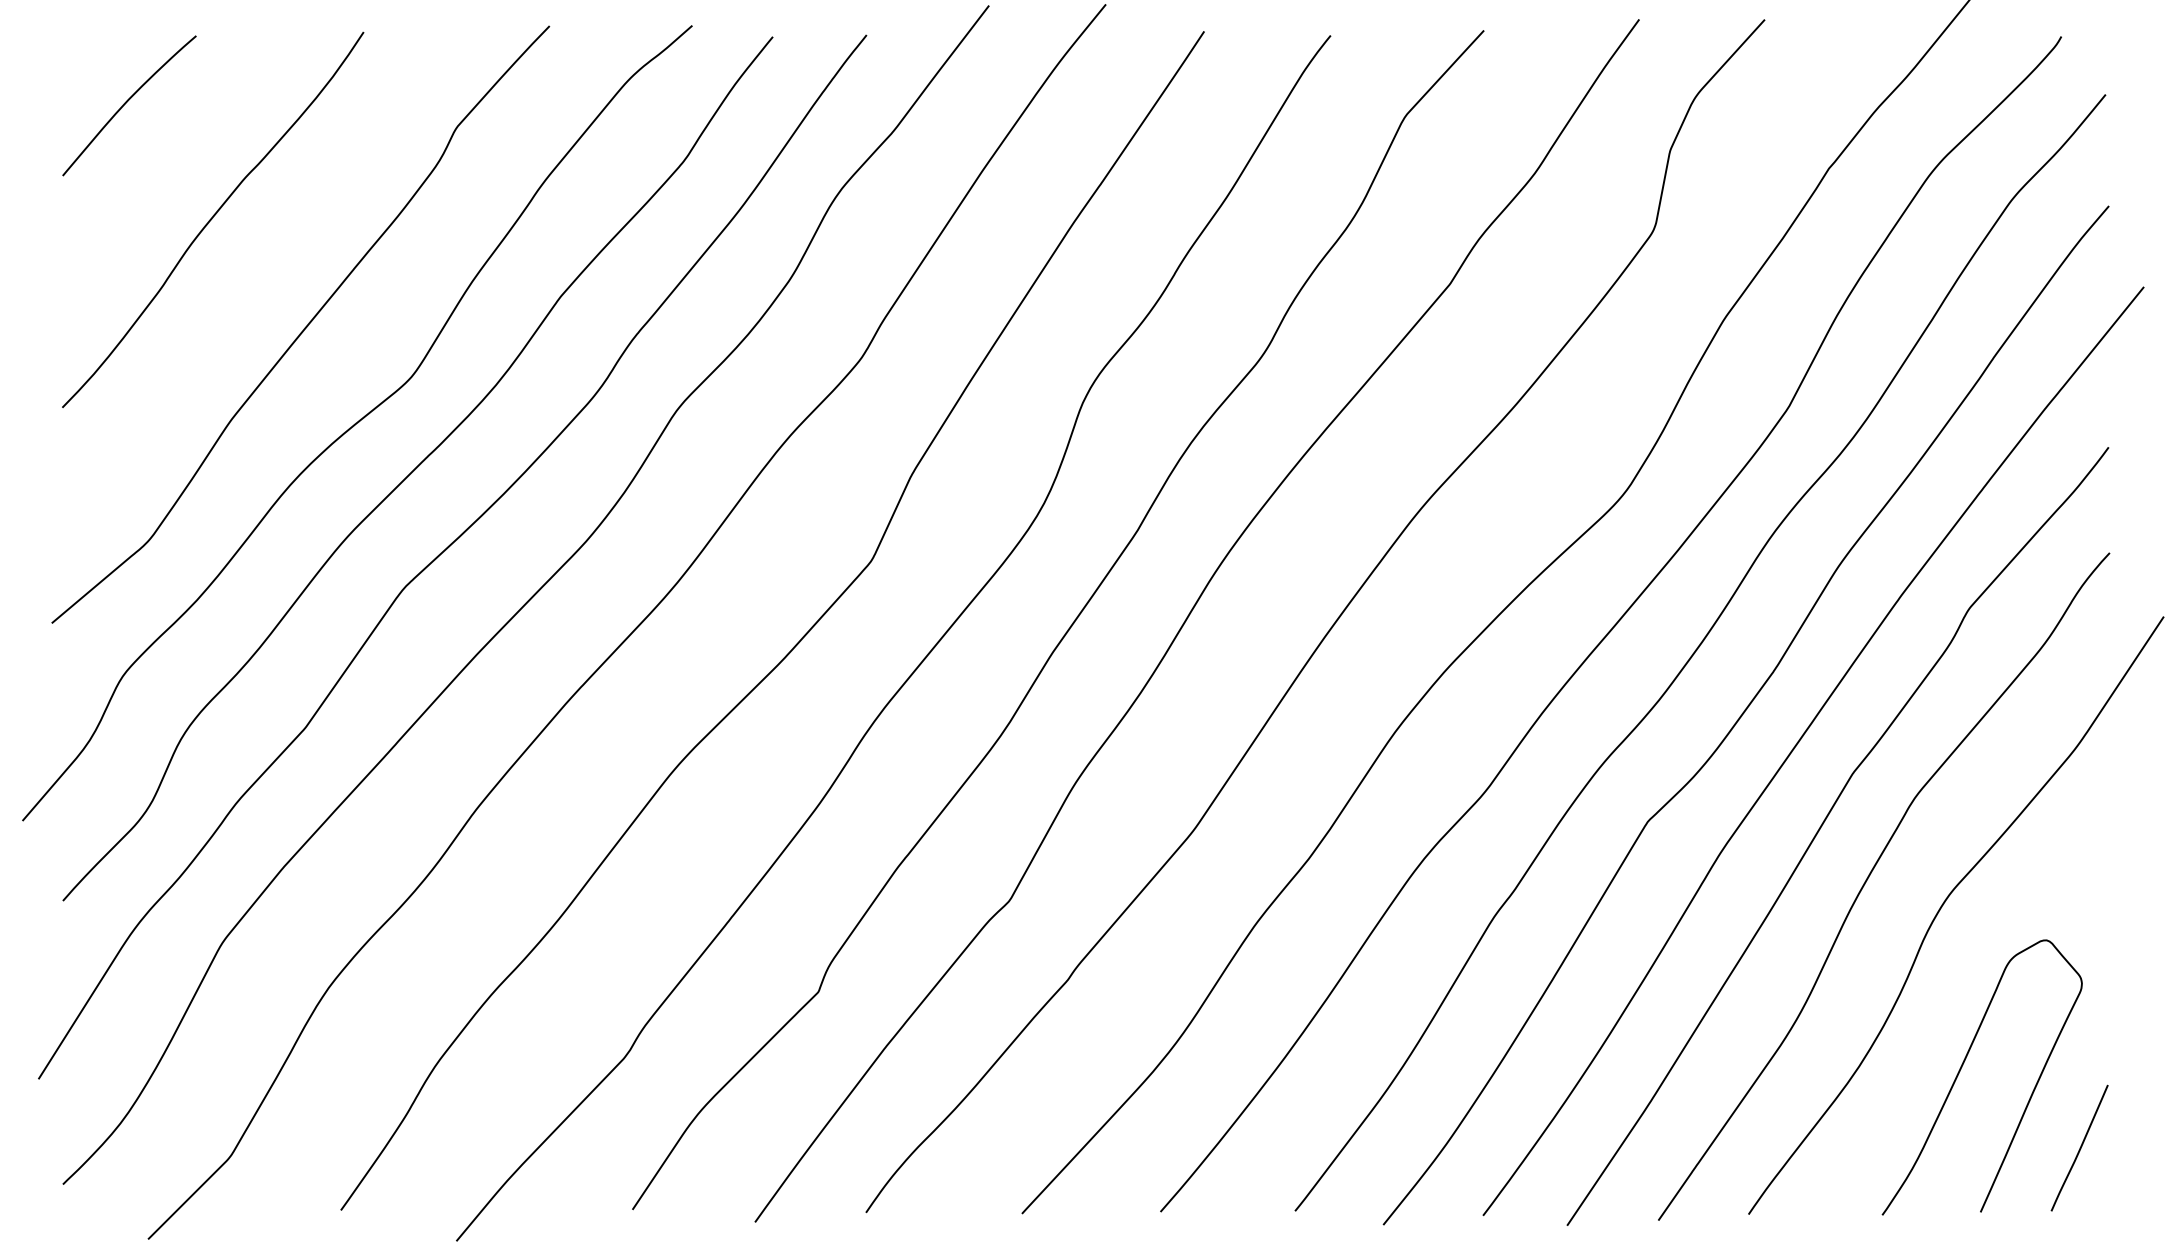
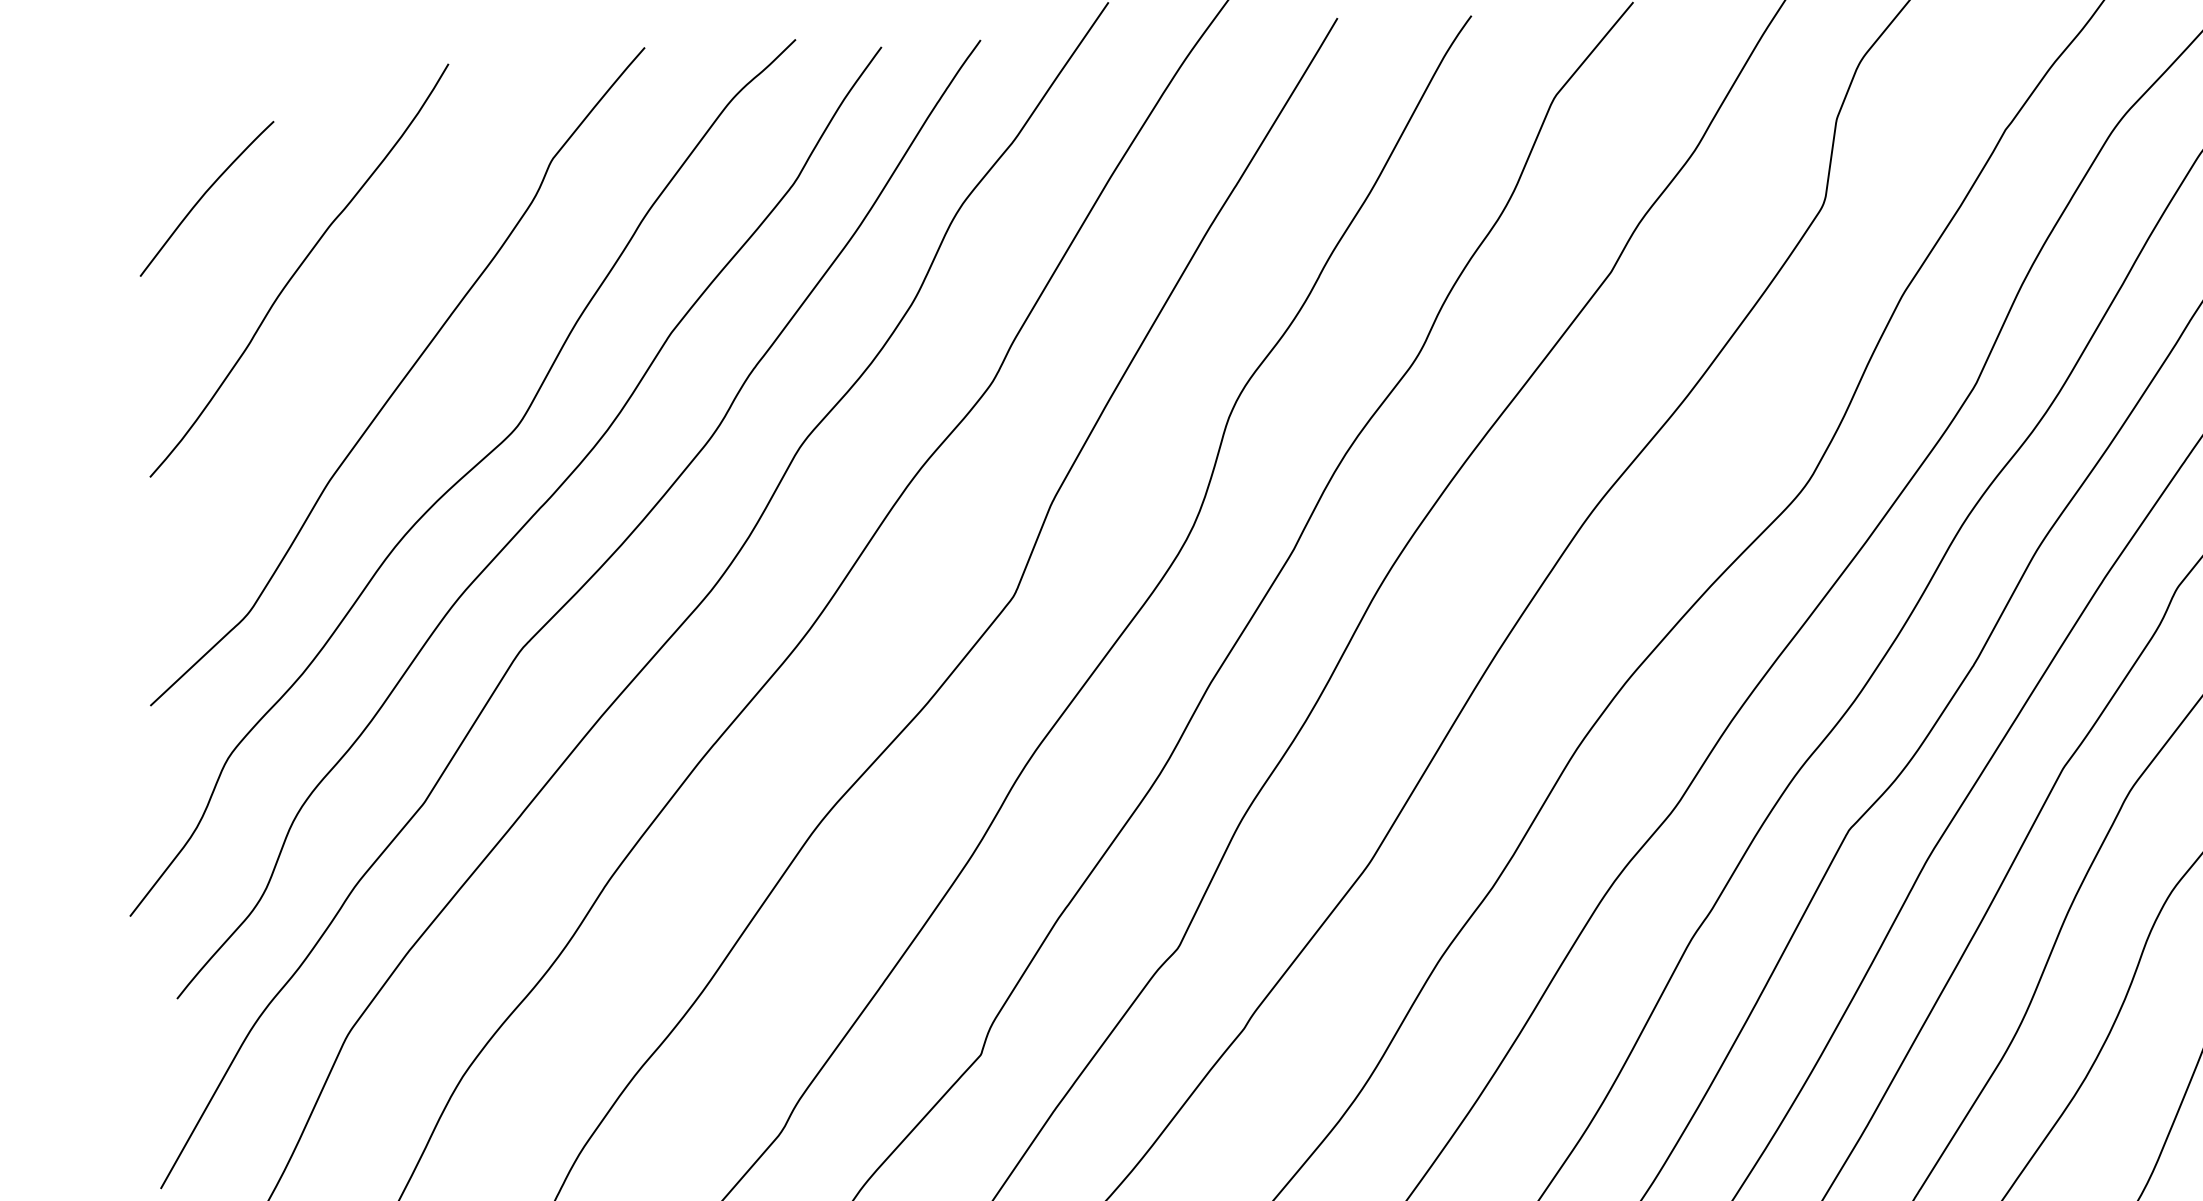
curve: (127, 102) -> (204, 195), moved

